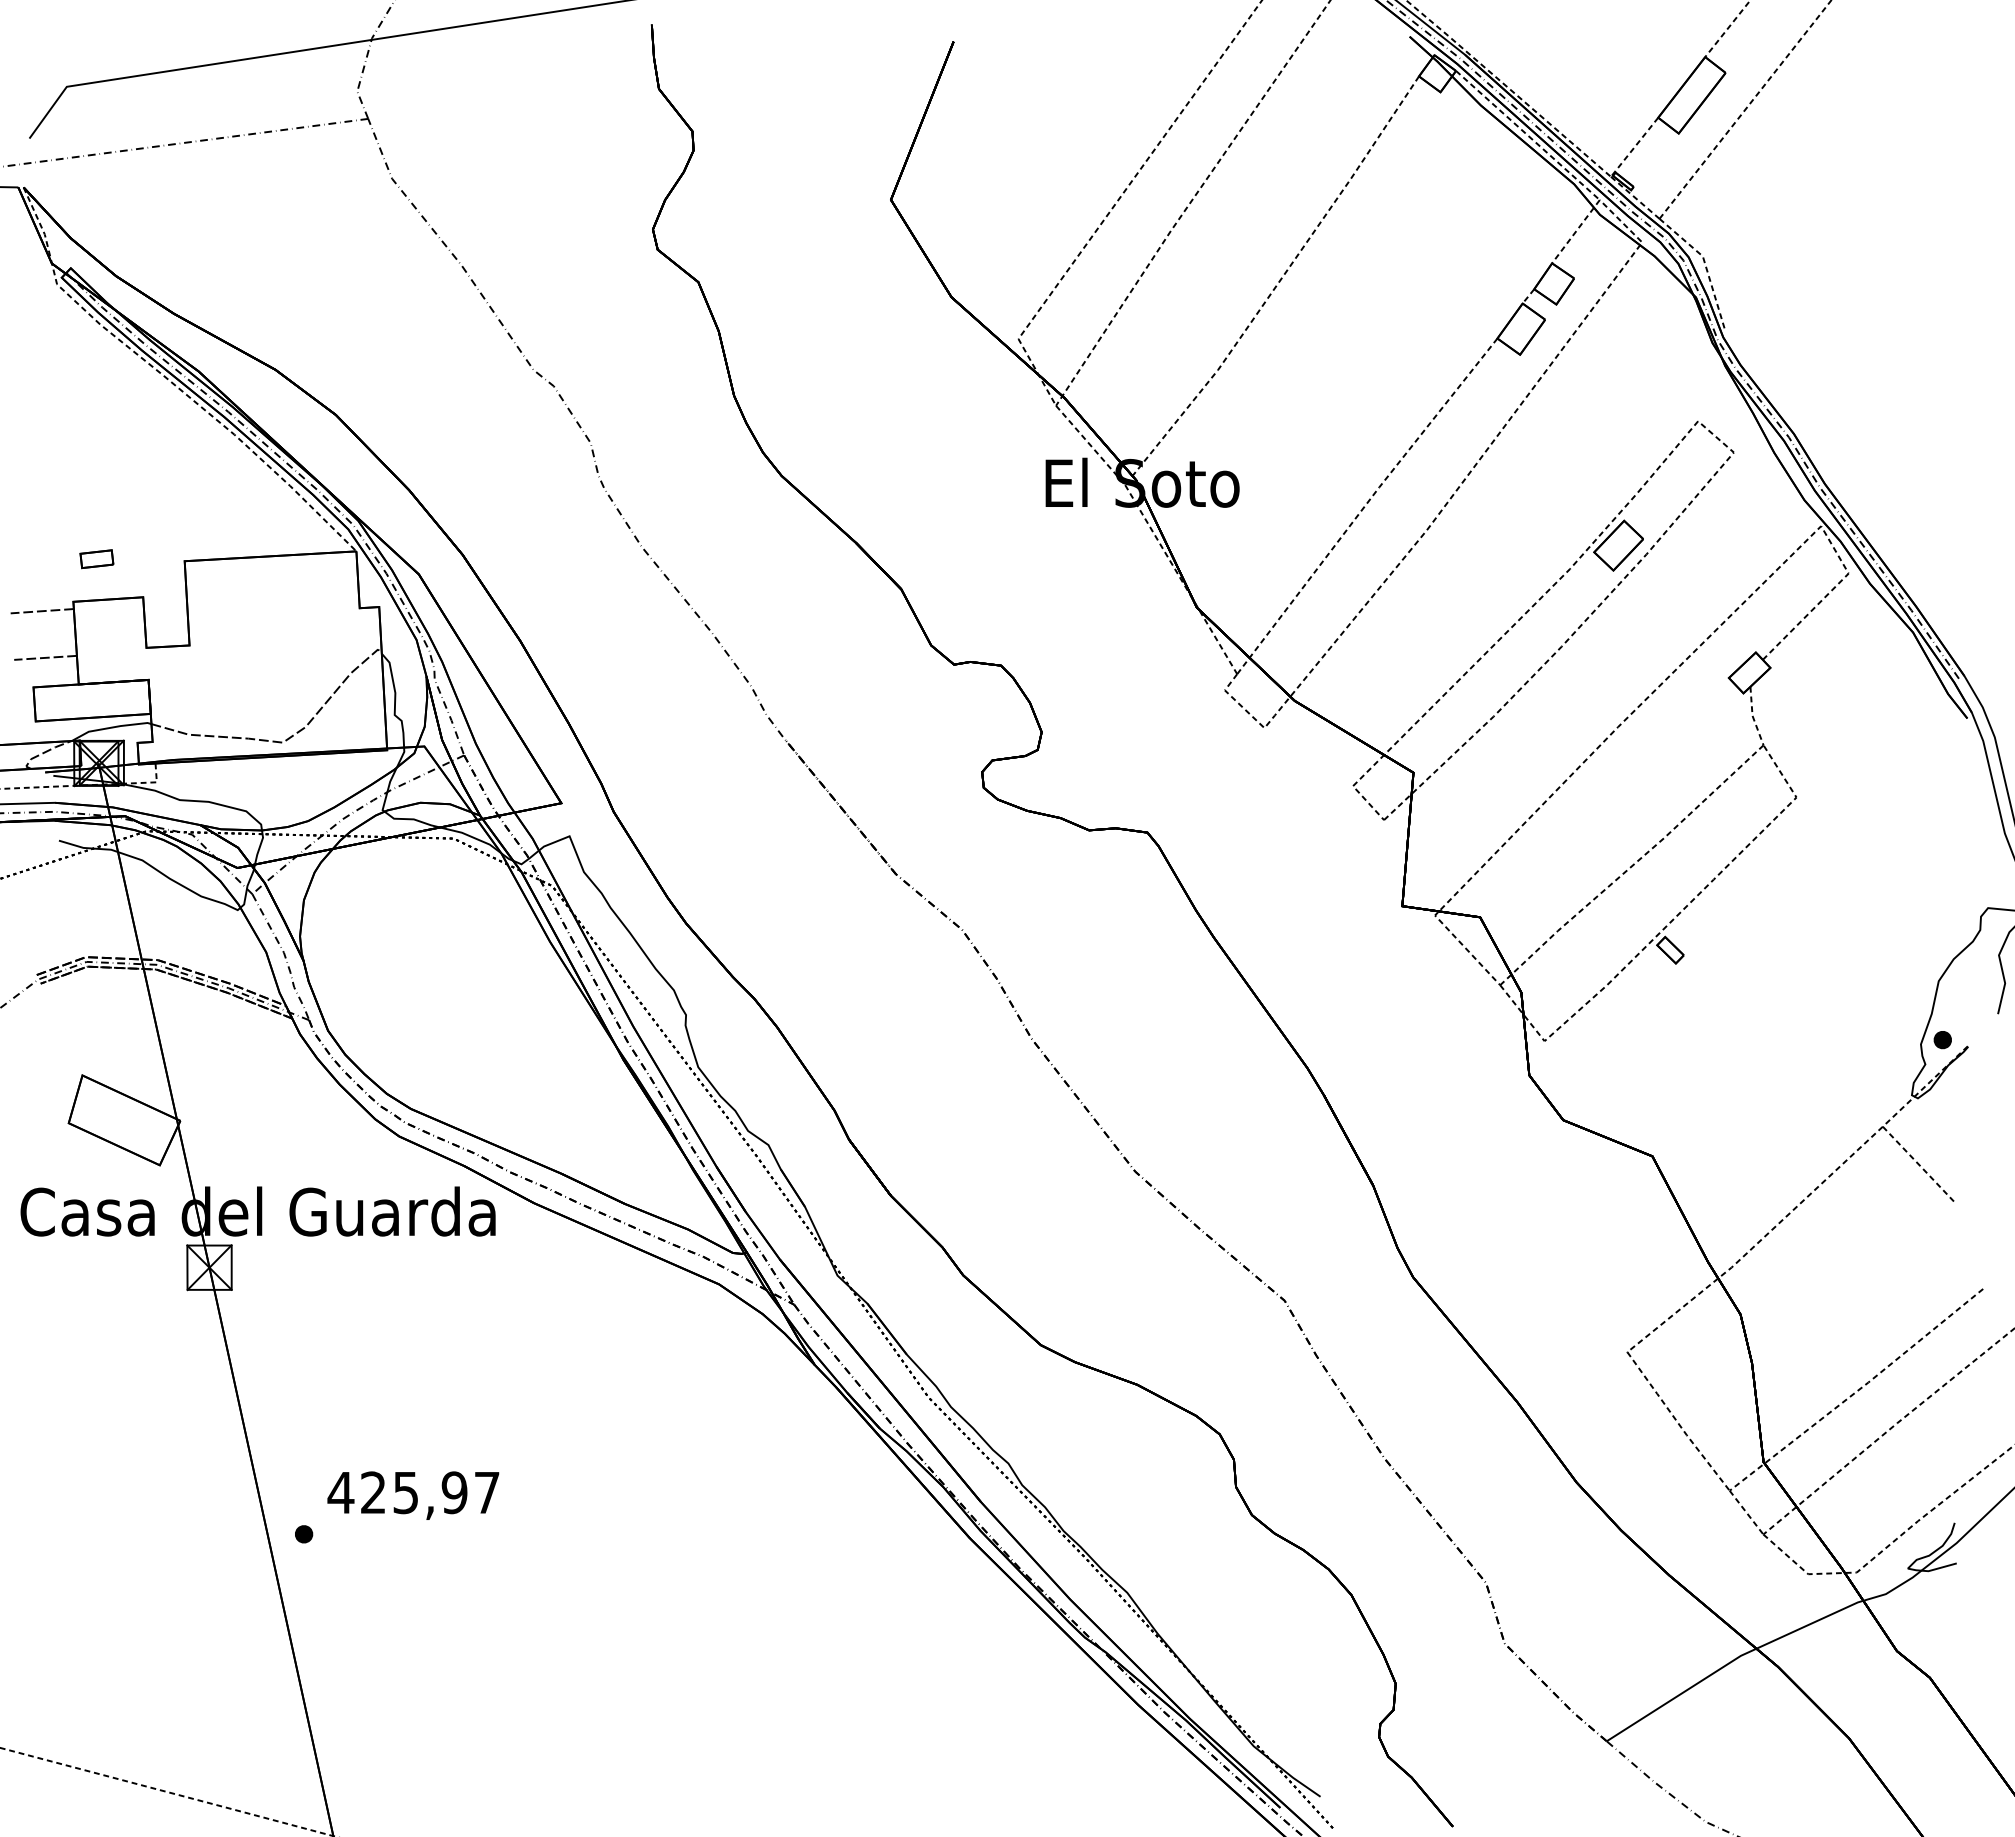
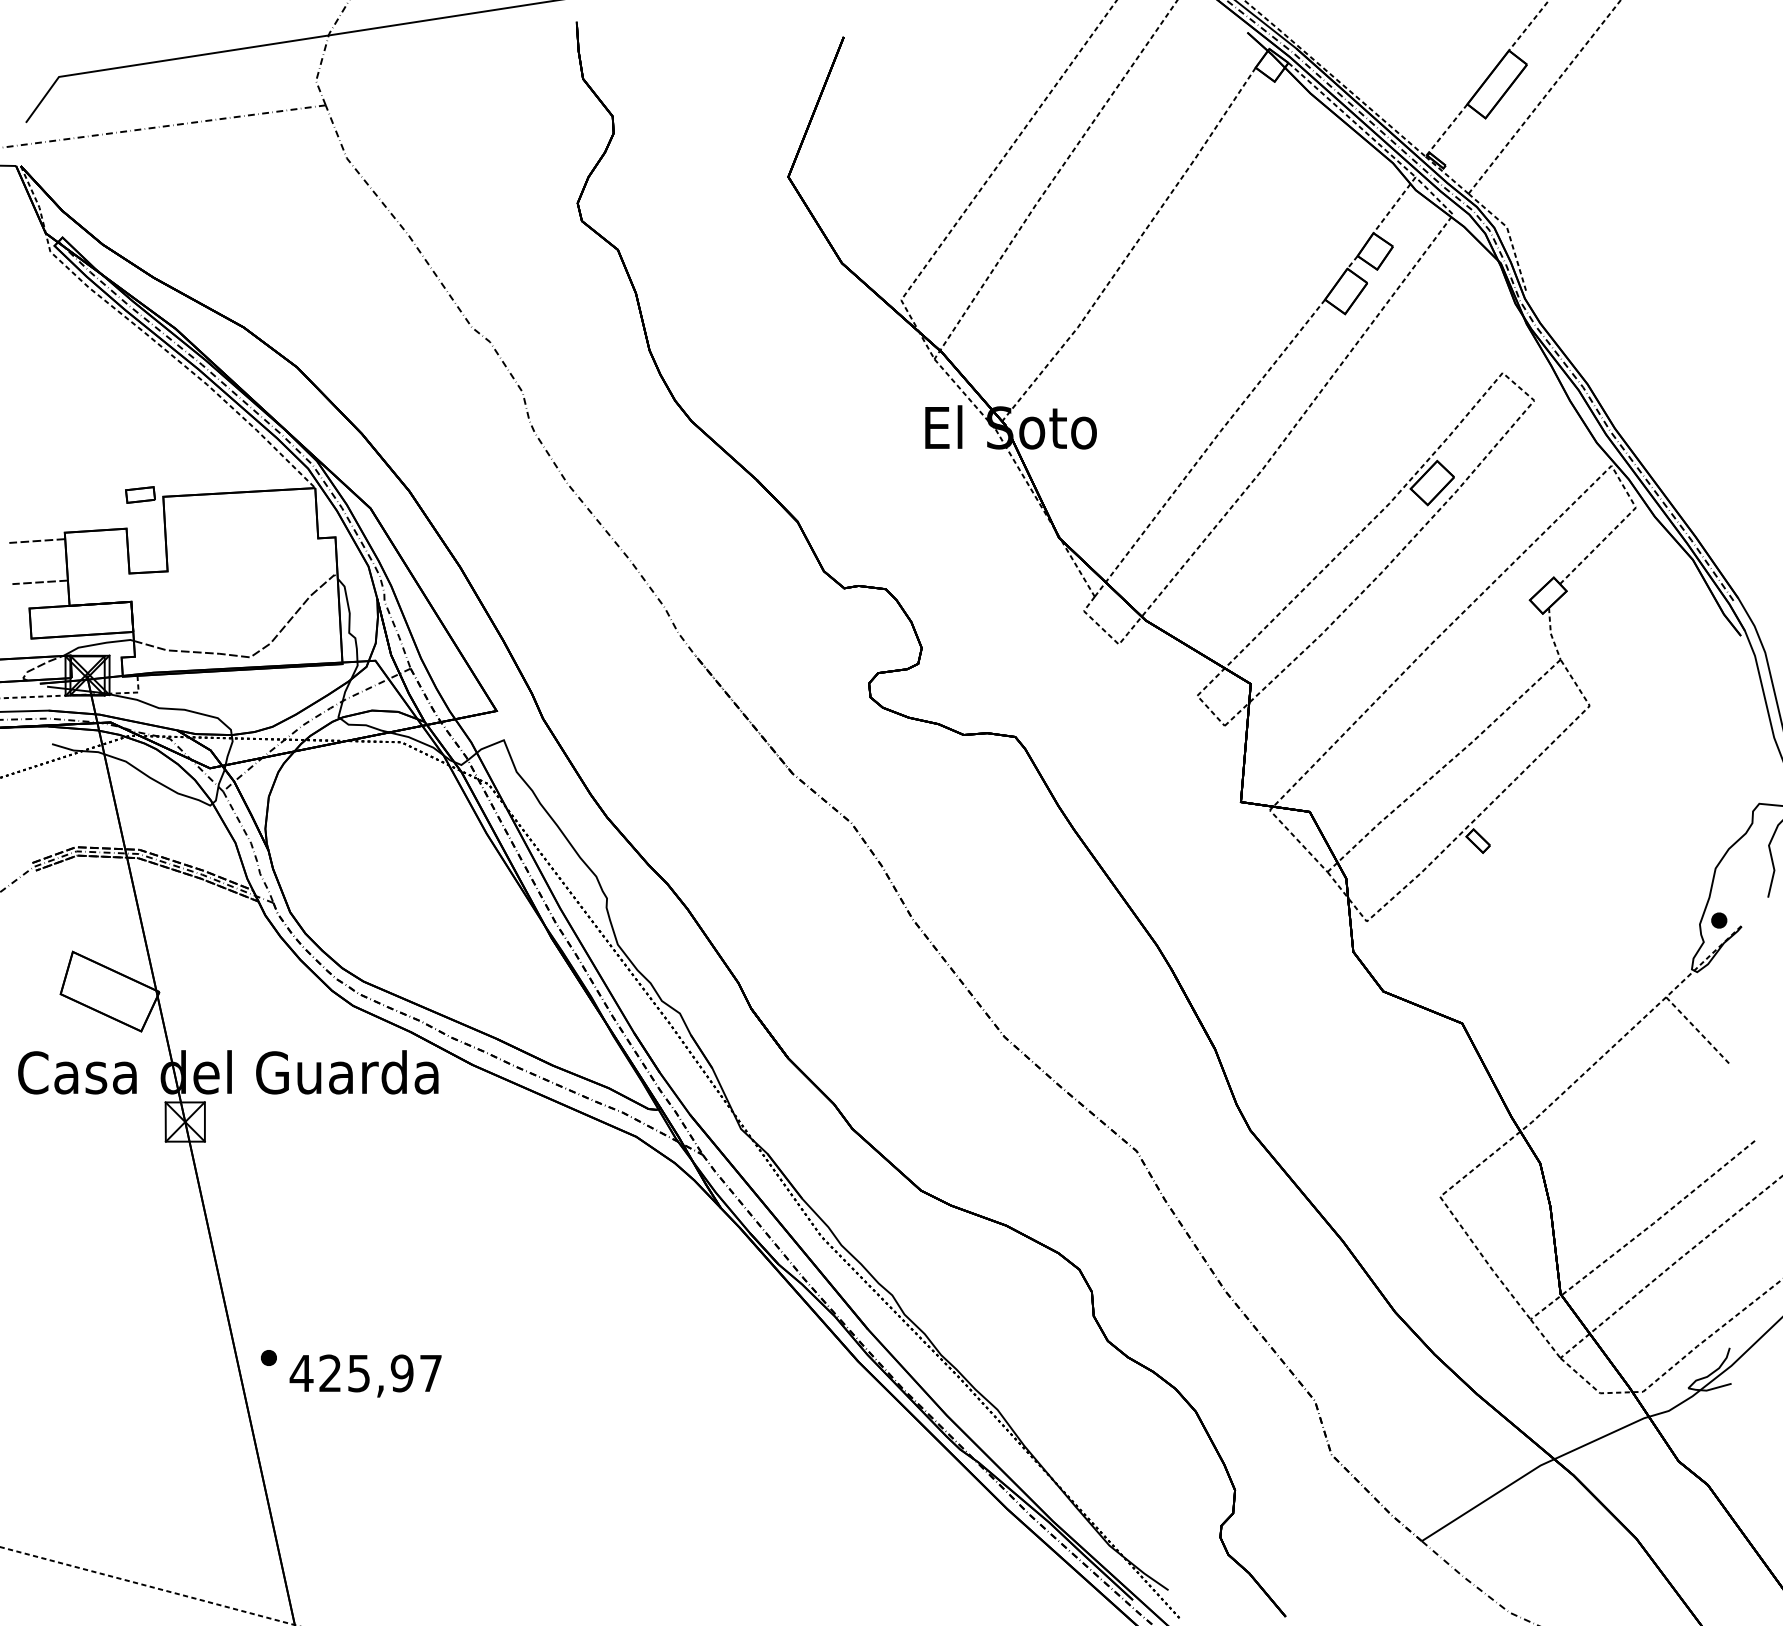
part: (96, 559) -> (140, 495), moved
text: (413, 1495) -> (365, 1375), moved

